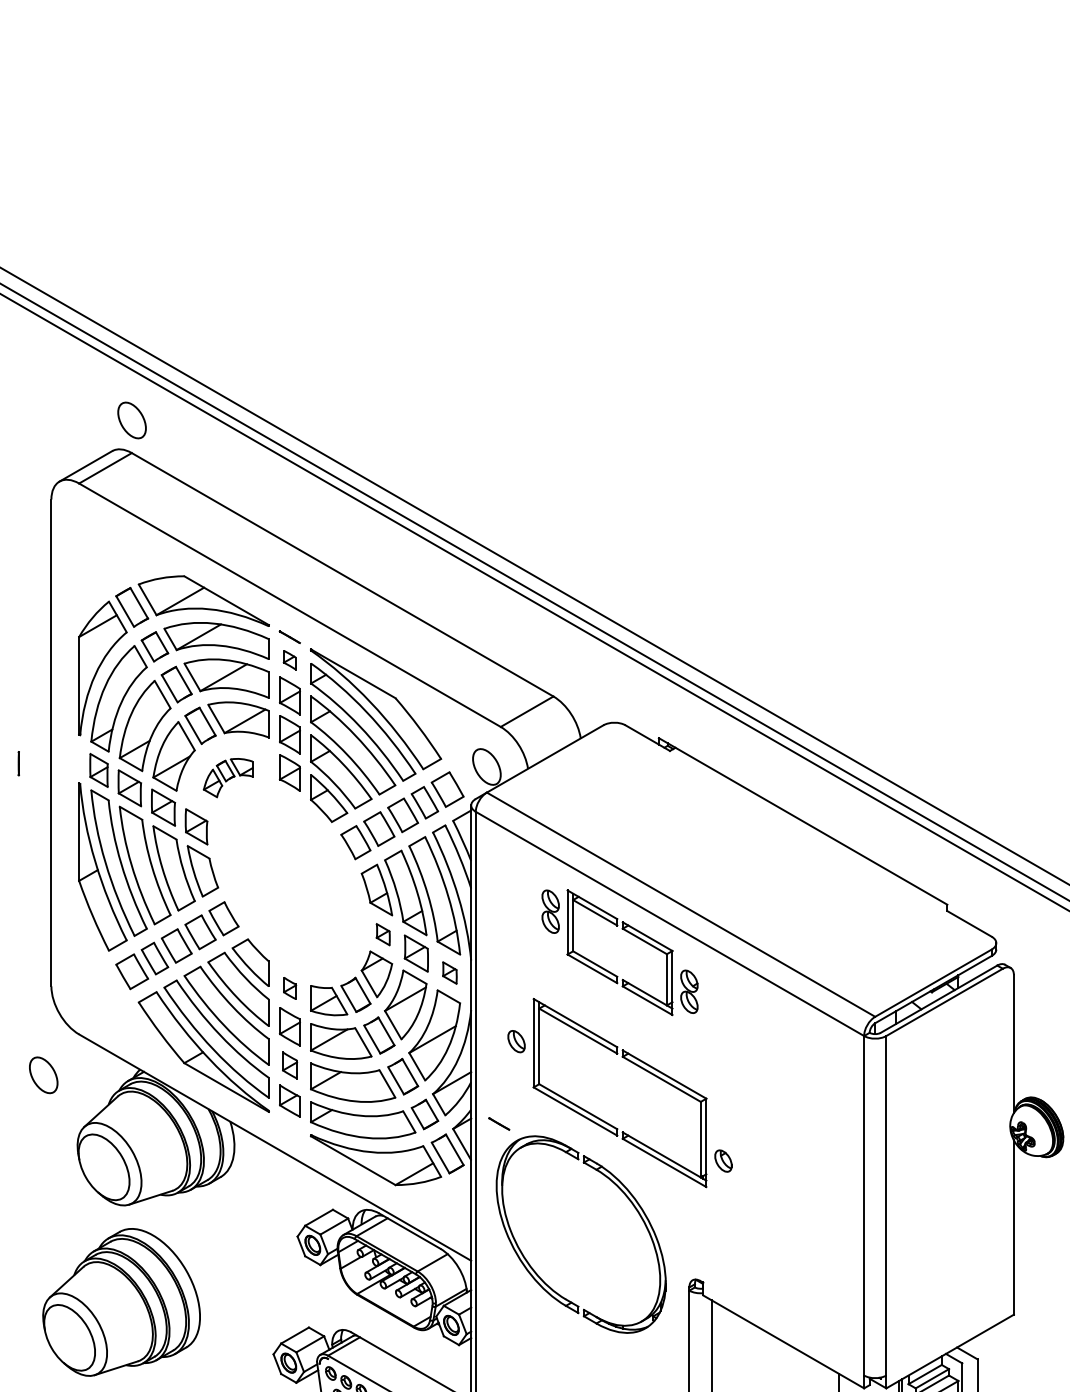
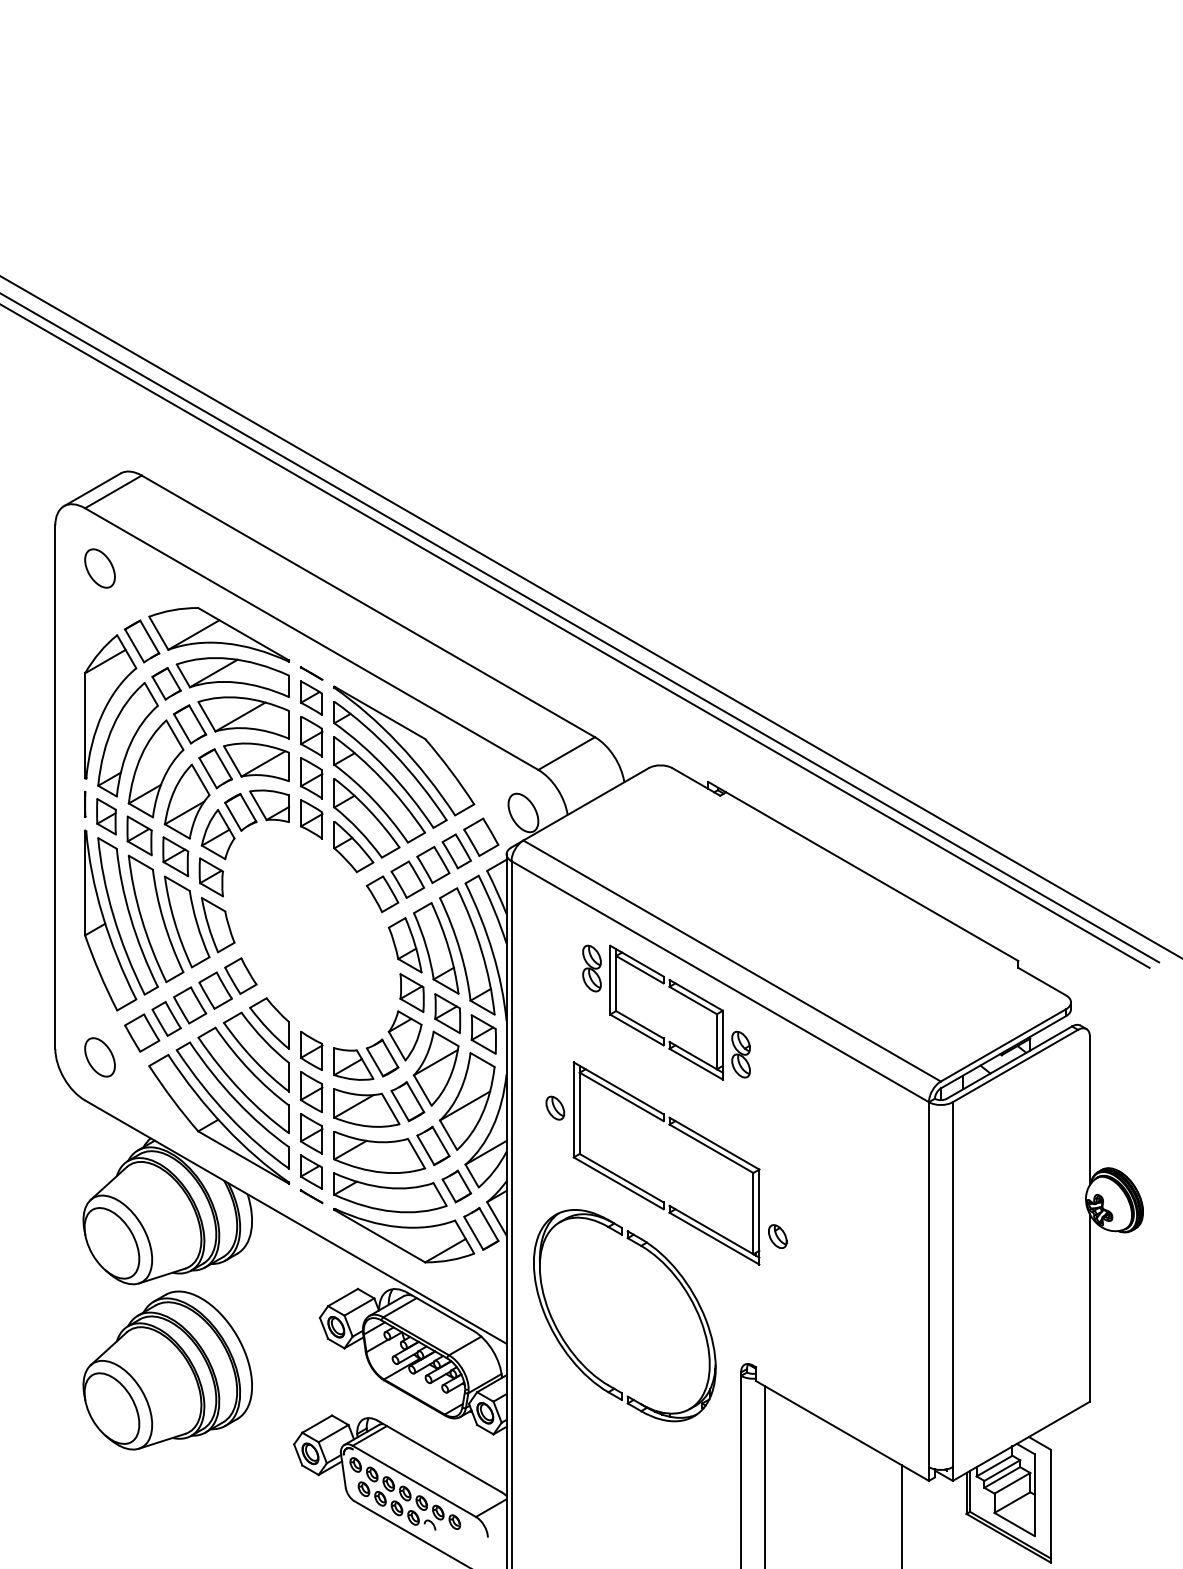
part: (131, 420) -> (99, 568), moved
part: (289, 659) -> (311, 697), size x1.67
line: (19, 763) -> (85, 804), moved
part: (228, 777) -> (245, 824), size x1.67
part: (382, 934) -> (411, 993), size x1.67
part: (449, 973) -> (483, 1034), size x1.67
part: (289, 987) -> (311, 1050), size x1.67
part: (289, 1065) -> (311, 1133), size x1.43
part: (43, 1075) -> (99, 1057), moved
line: (499, 1123) -> (311, 1196), moved
part: (121, 1302) -> (167, 1370), moved

